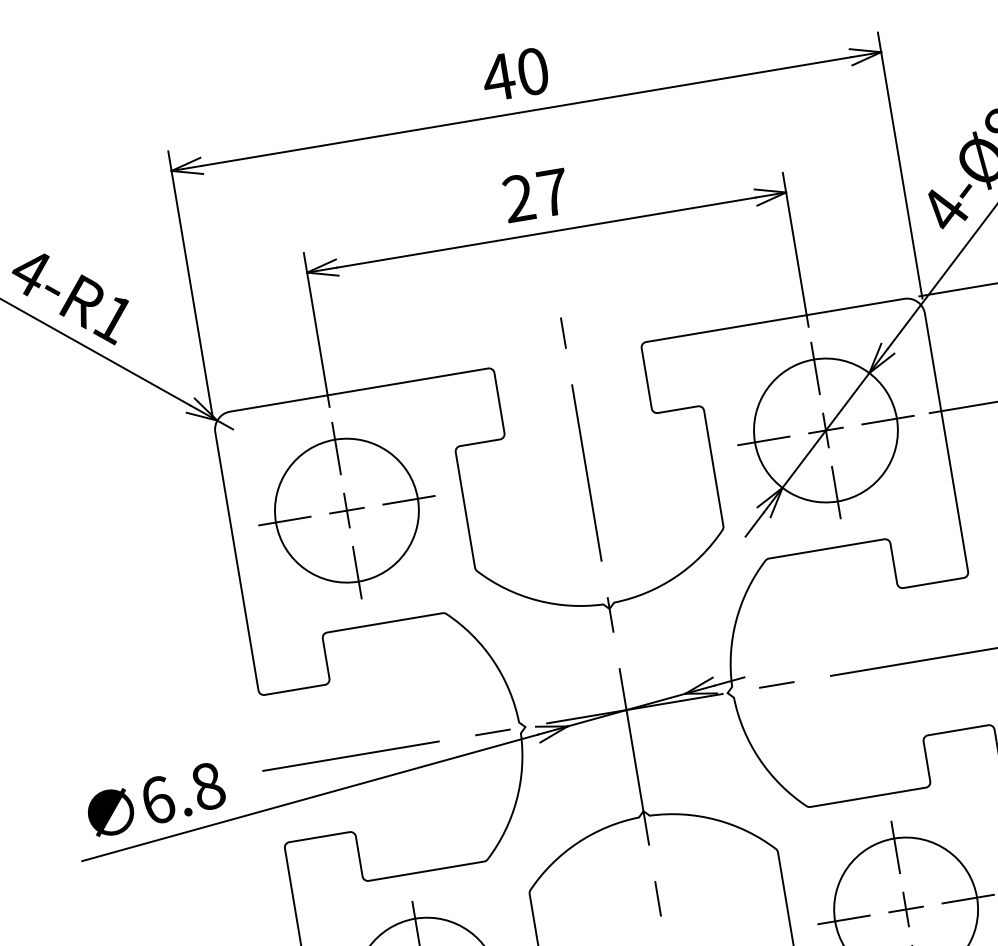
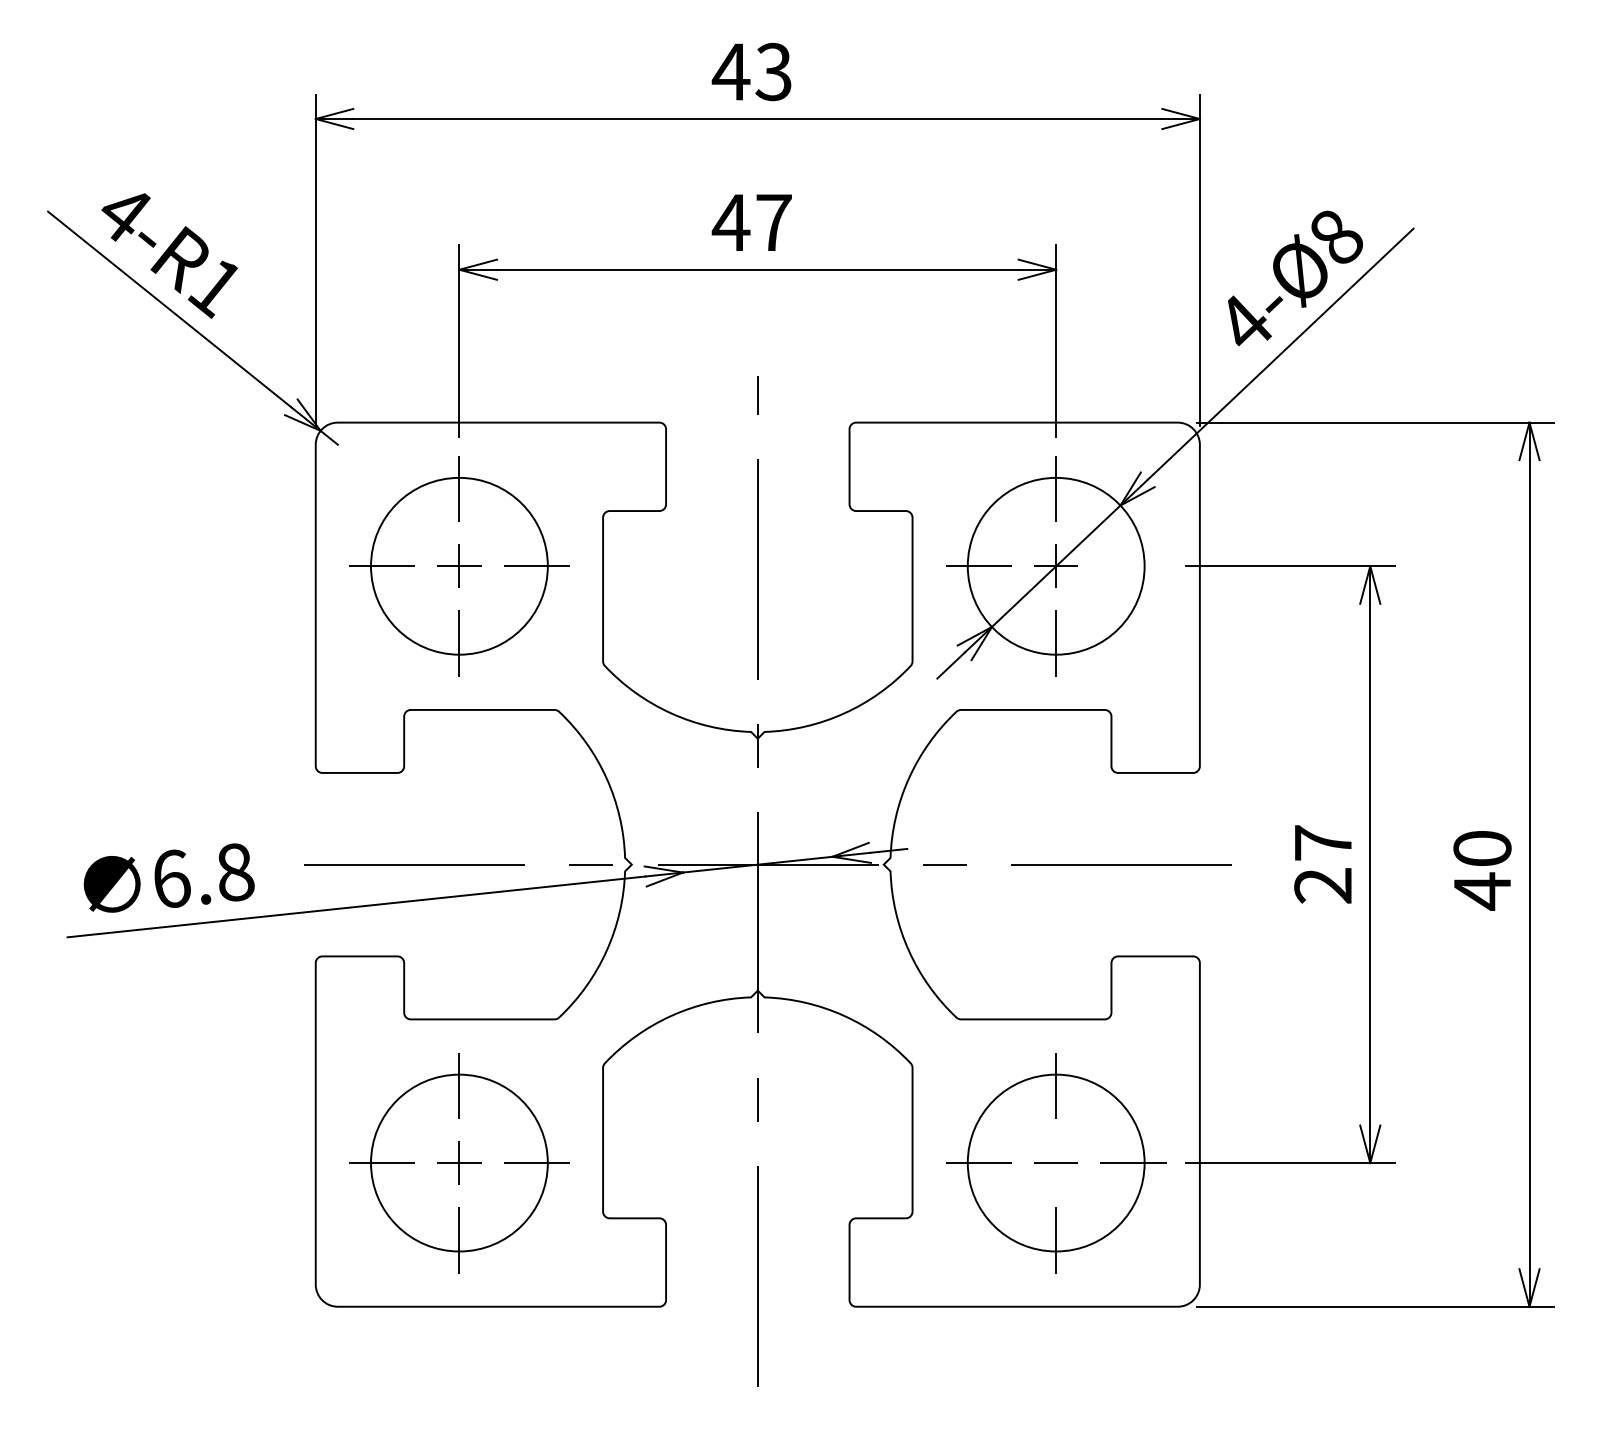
text: (532, 72) -> (773, 72), 40 -> 43
text: (518, 197) -> (730, 221), 27 -> 47
line: (888, 420) -> (1133, 566), removed
line: (906, 909) -> (1056, 1162), removed

